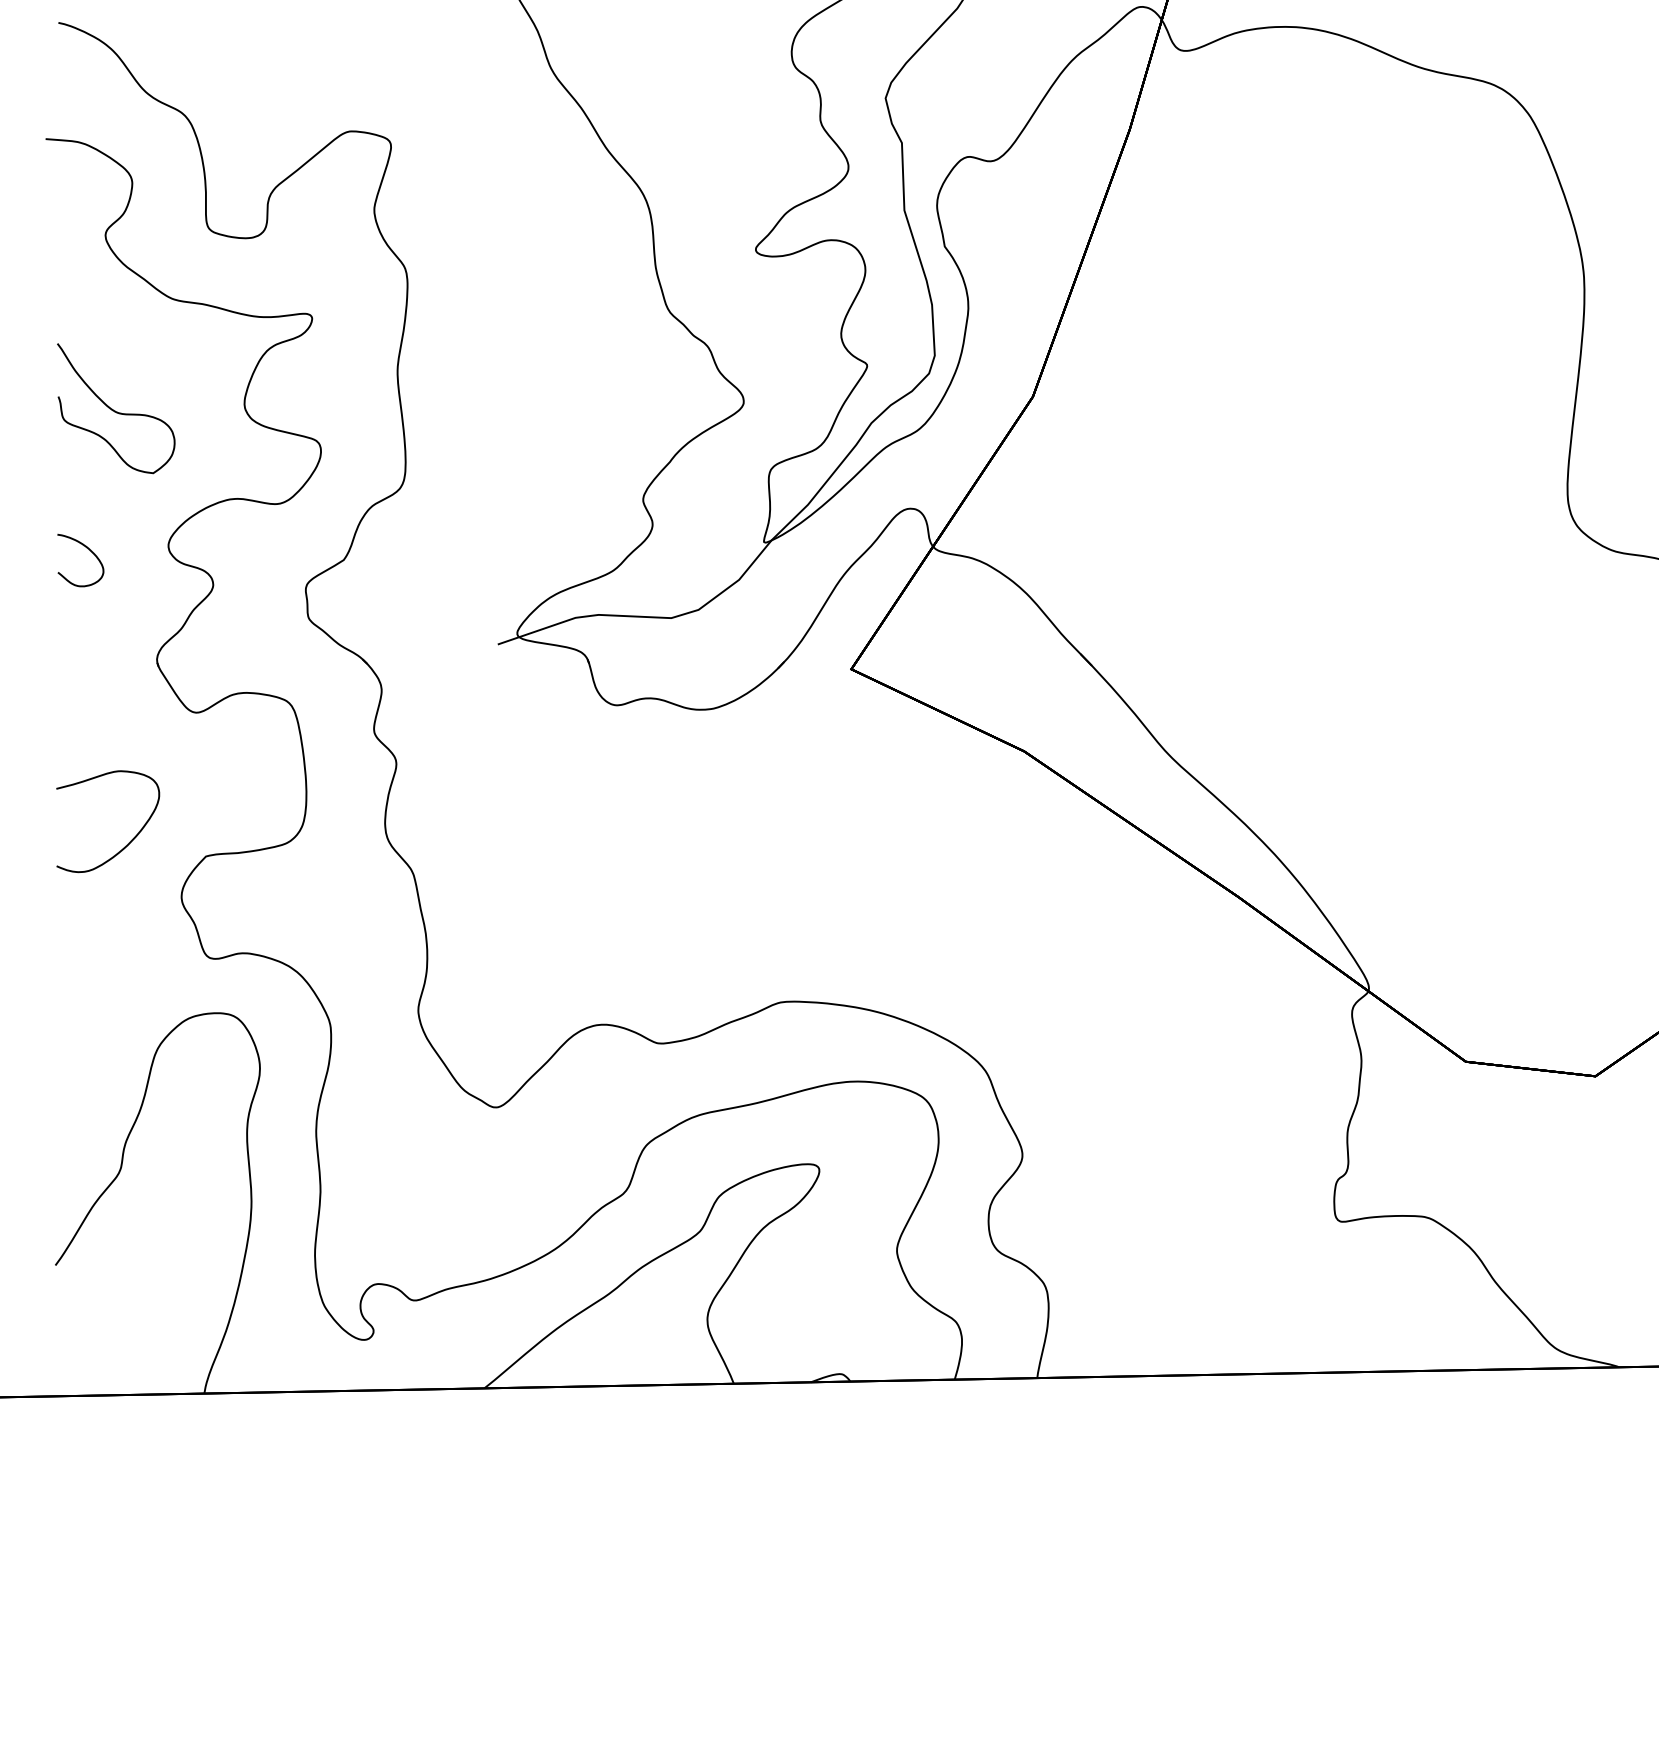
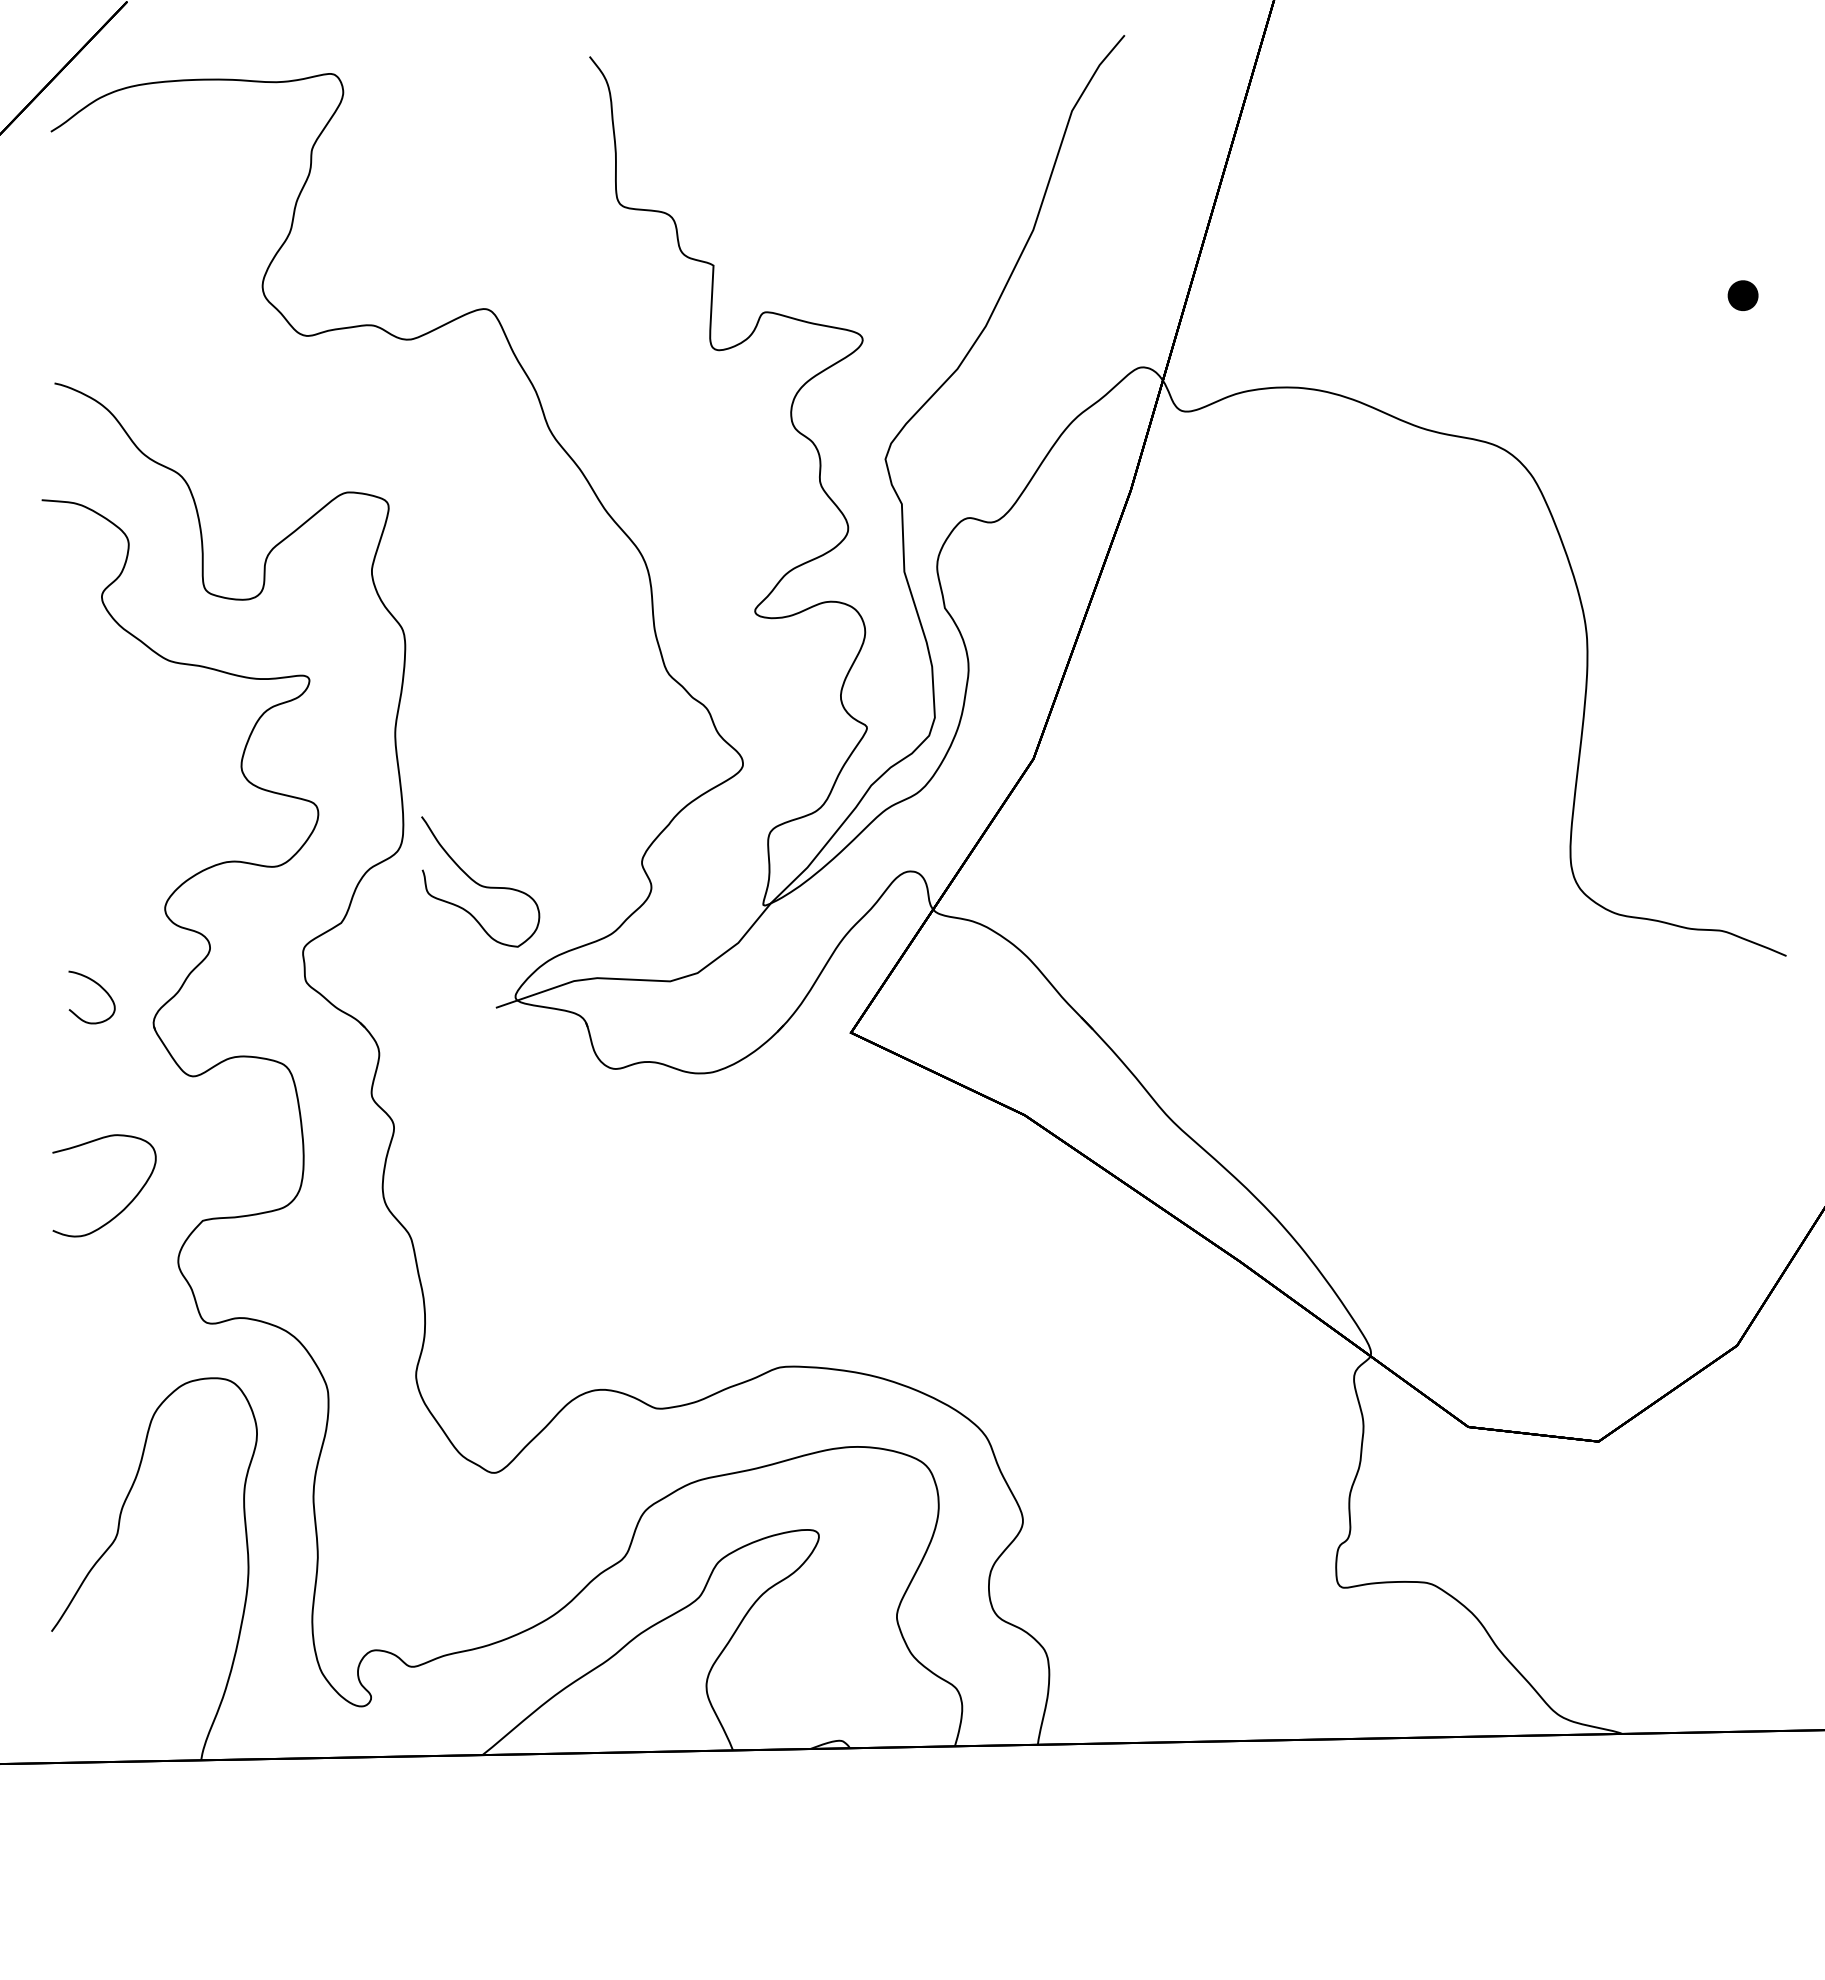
curve: (115, 410) -> (479, 883), moved
curve: (89, 550) -> (100, 987), moved

